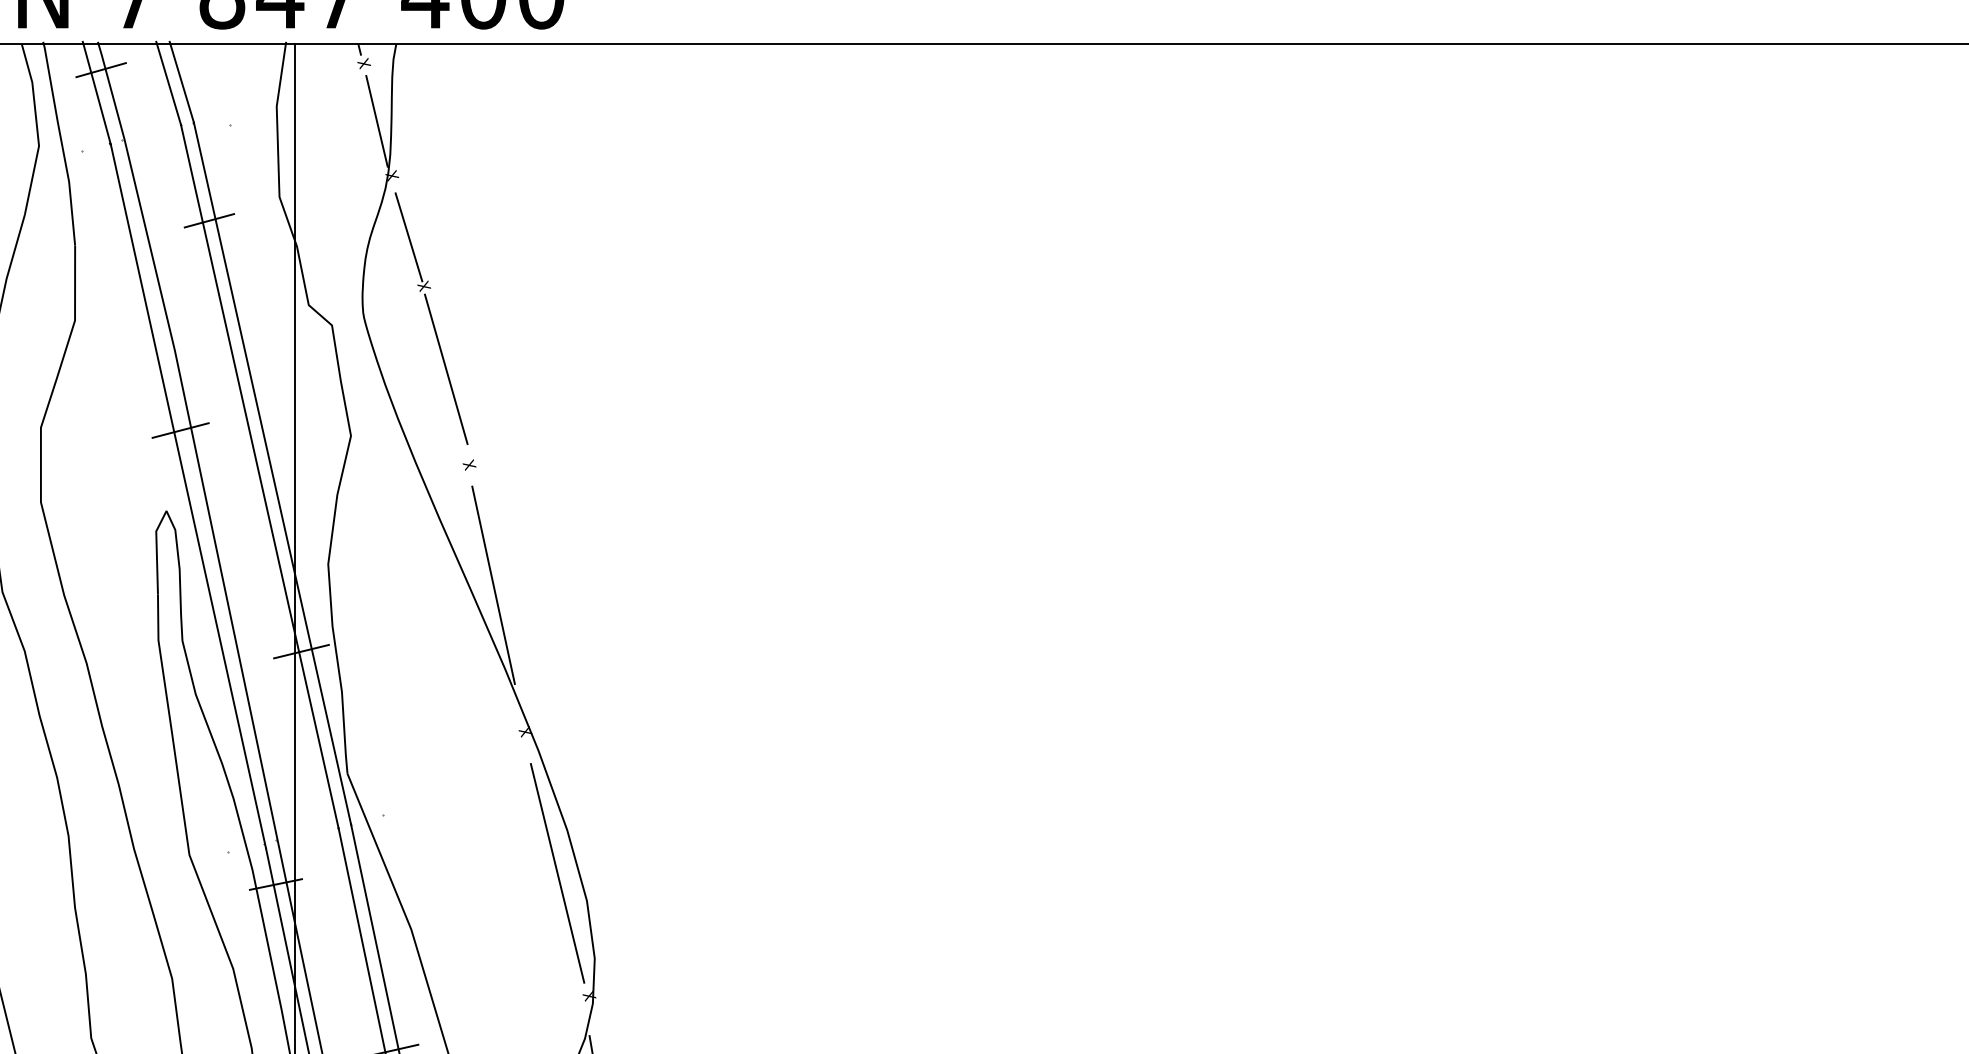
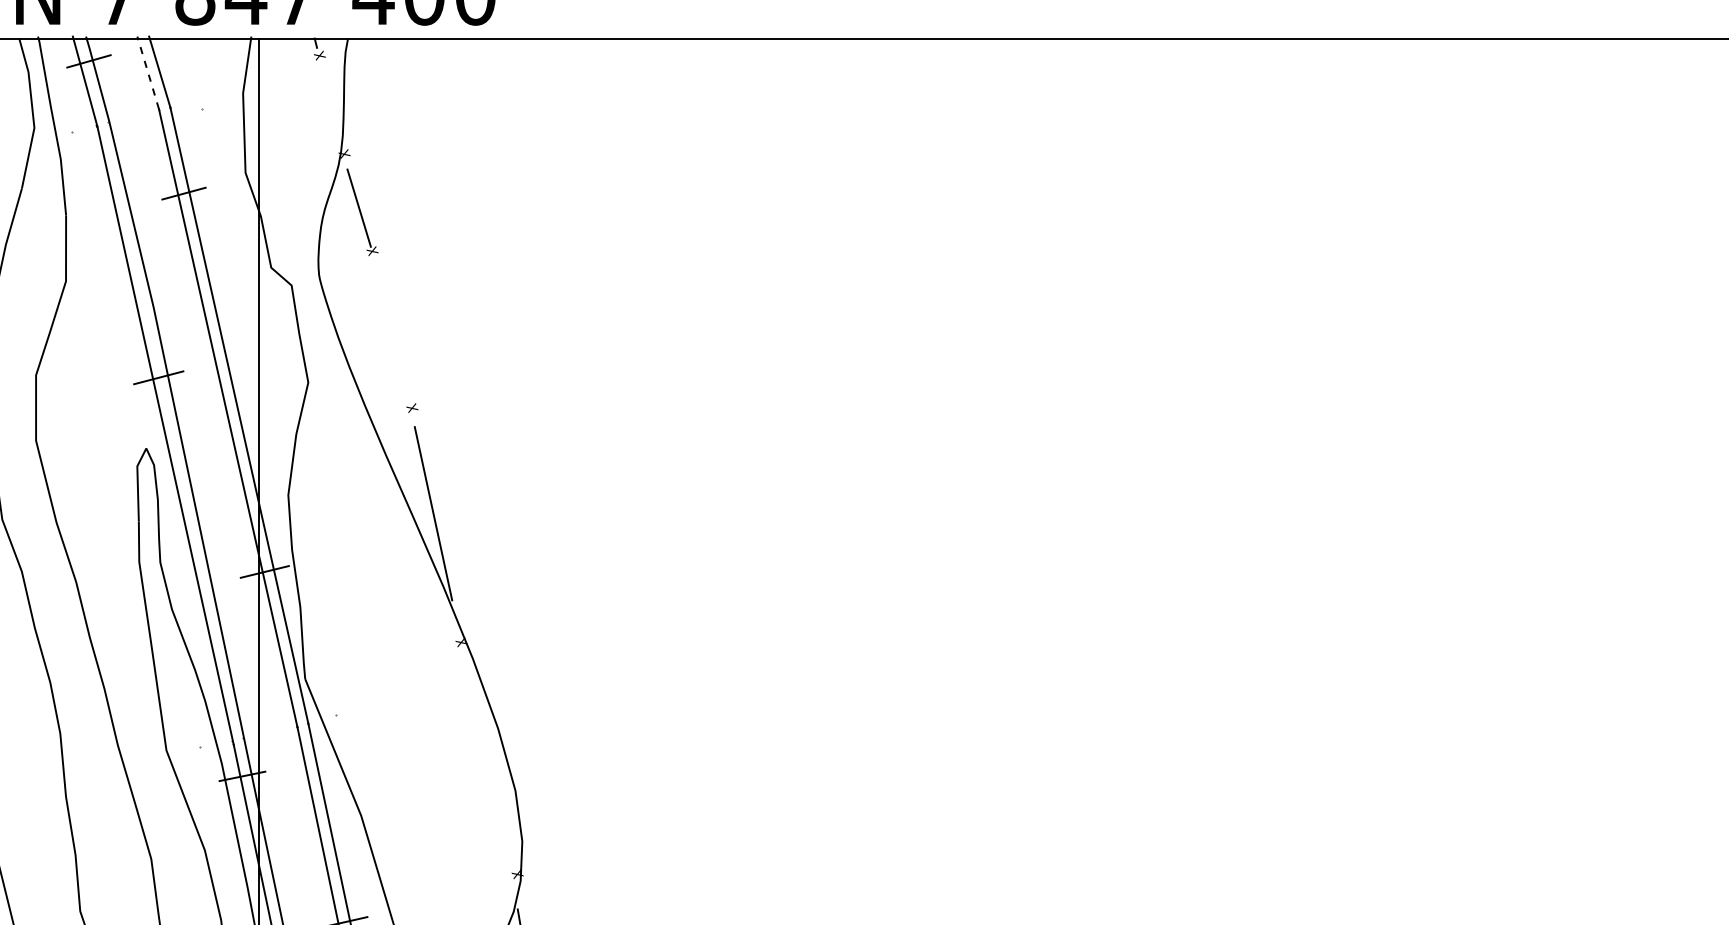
line: (168, 82) -> (148, 72), solid -> dashed
line: (376, 121) -> (330, 106), removed
line: (445, 368) -> (391, 323), removed
line: (557, 873) -> (489, 766), removed

